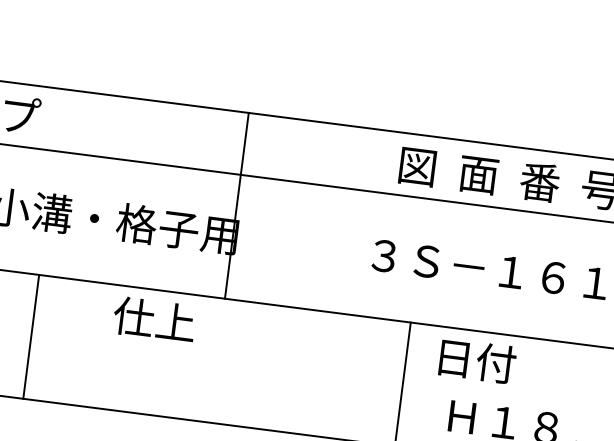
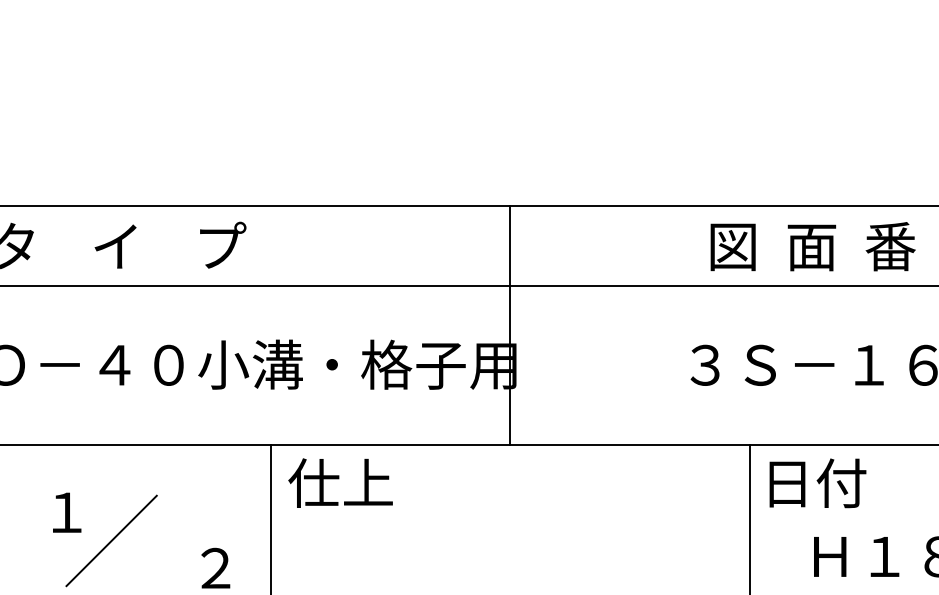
text: (154, 319) -> (340, 482), moved
text: (477, 361) -> (817, 483), moved

